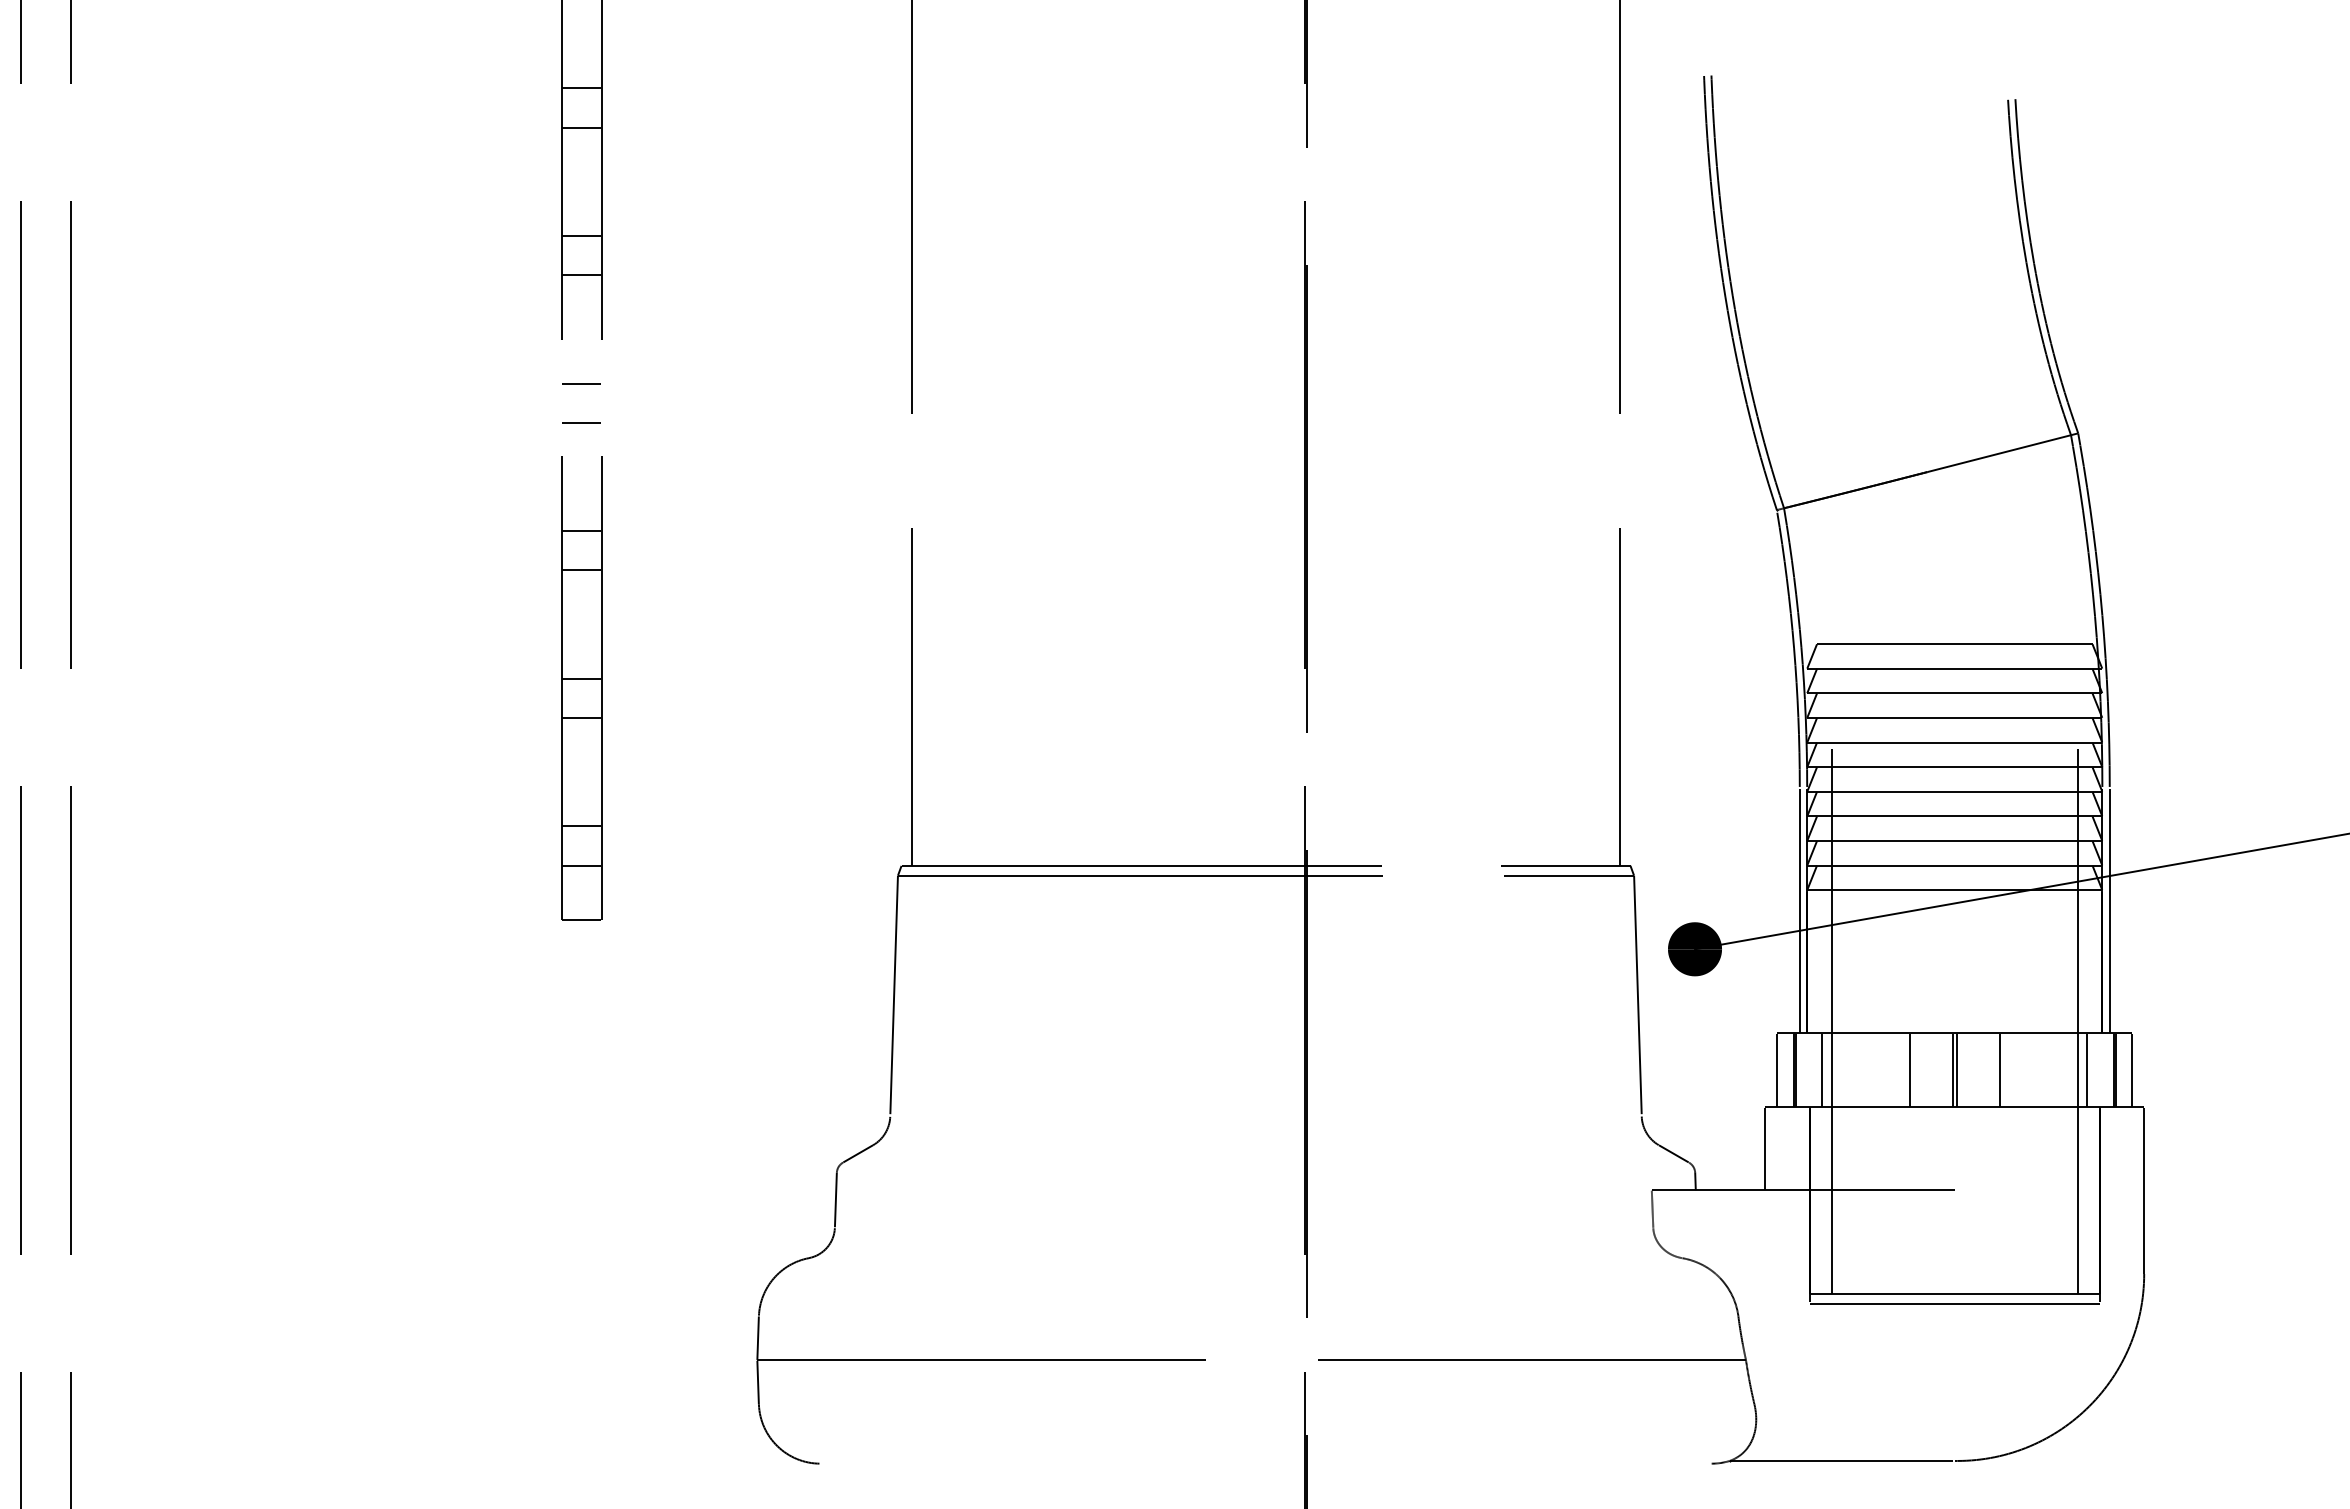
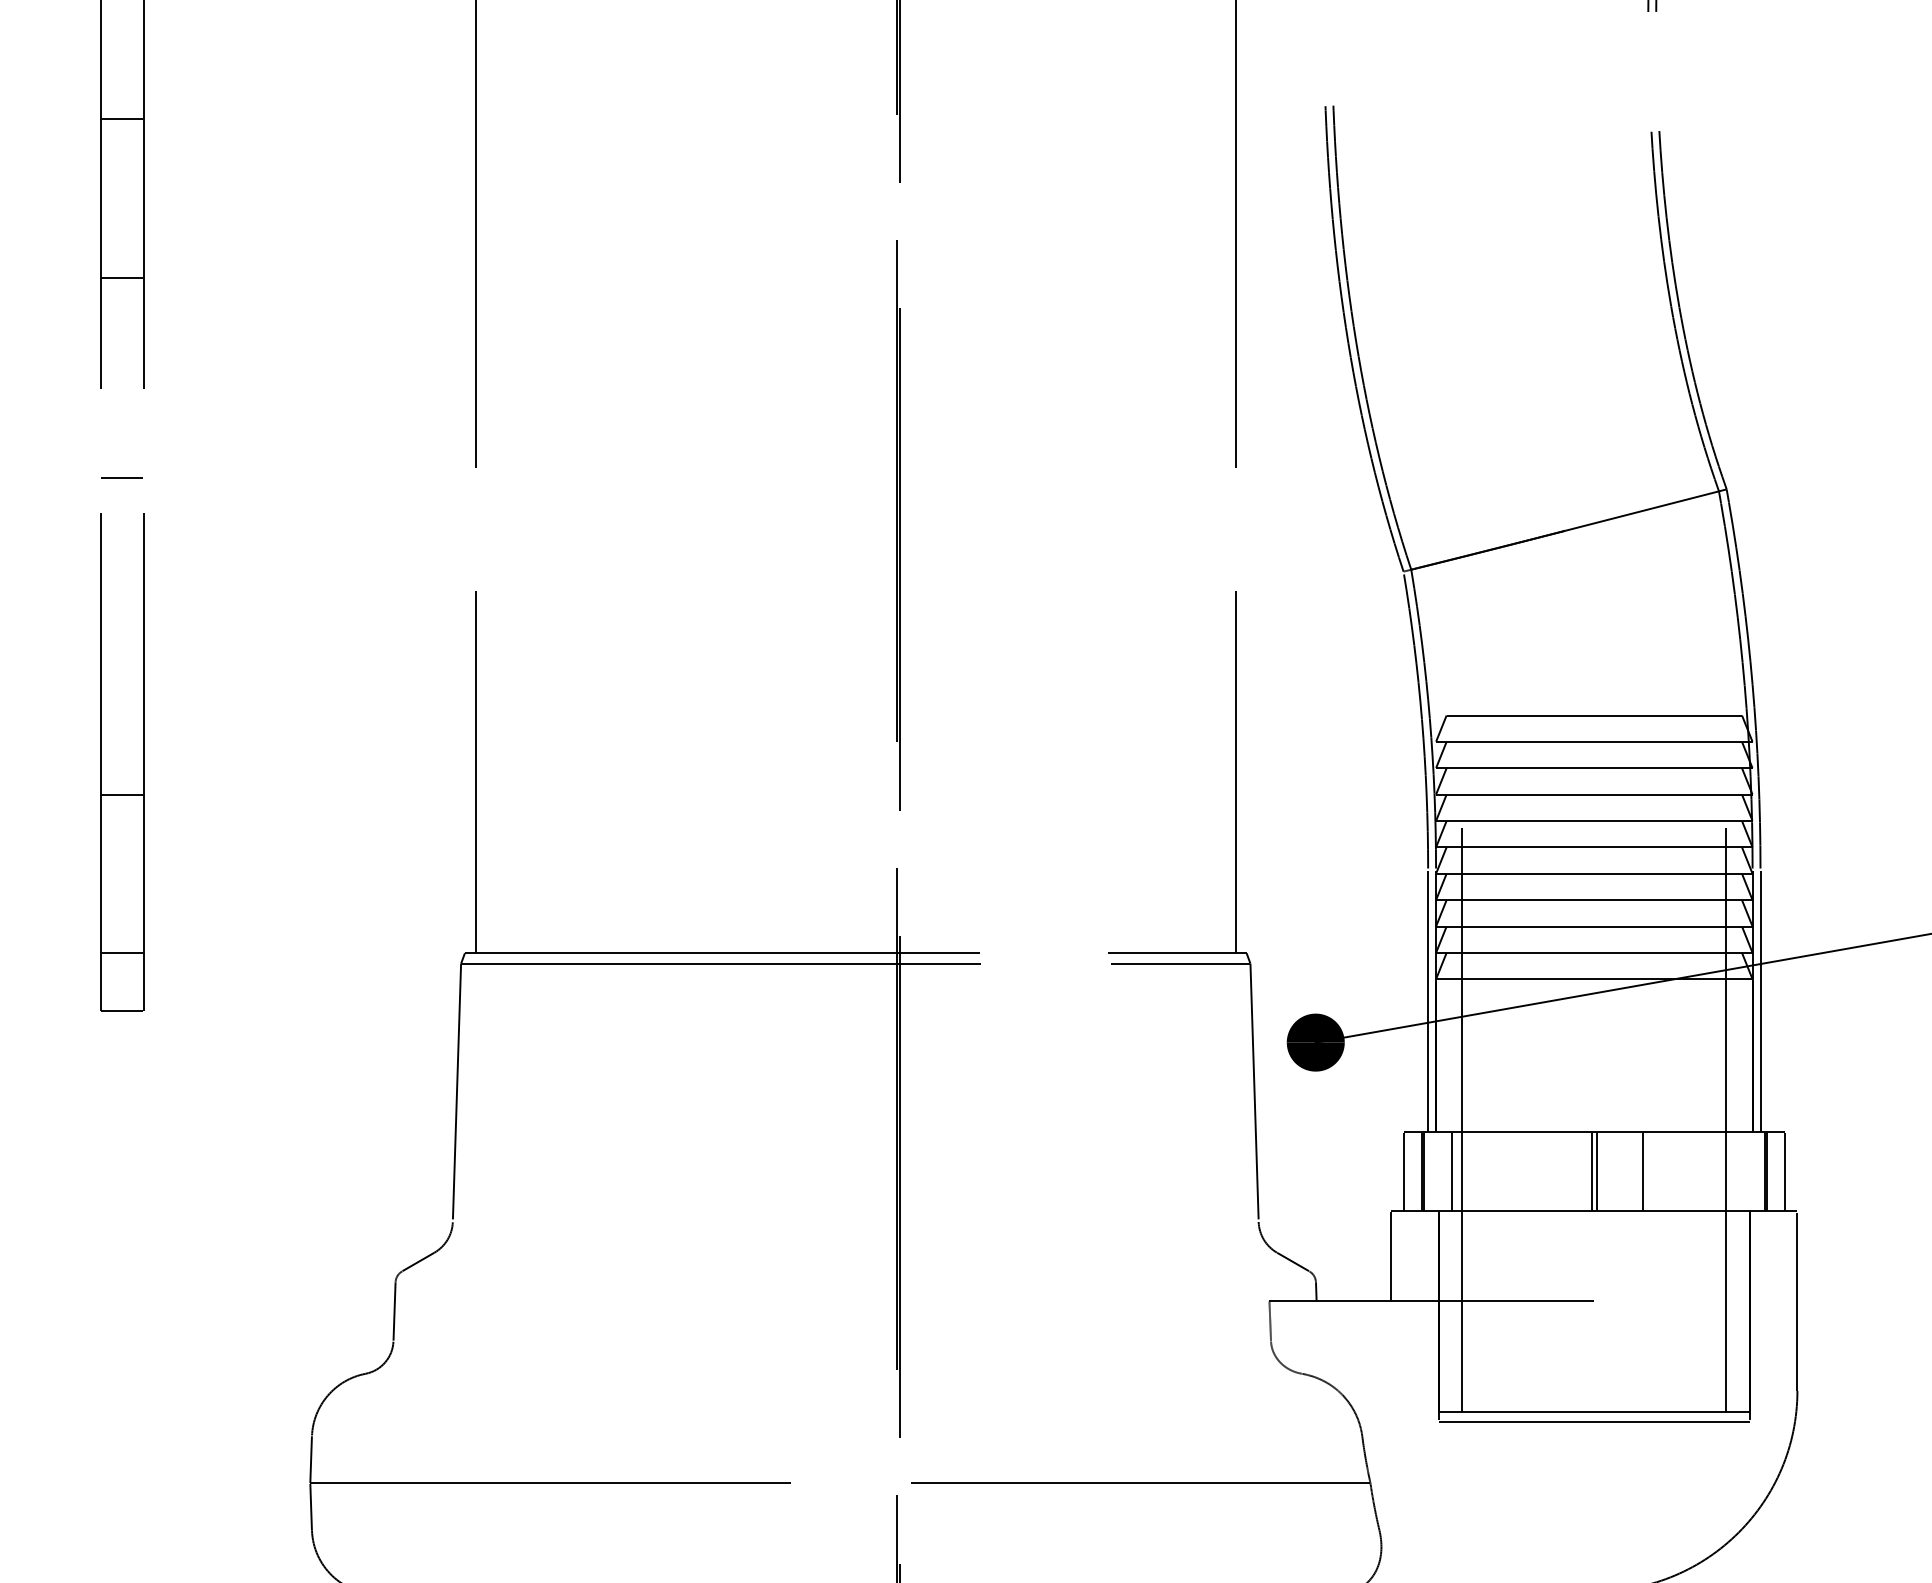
line: (581, 127) -> (121, 161), removed
line: (581, 275) -> (121, 320), removed
line: (581, 383) -> (121, 435), removed
line: (581, 531) -> (121, 594), removed
line: (581, 570) -> (121, 636), removed
line: (581, 678) -> (121, 752), removed
line: (581, 826) -> (121, 910), removed
line: (1909, 1069) -> (1545, 1171), removed
line: (2087, 1069) -> (1736, 1171), removed

